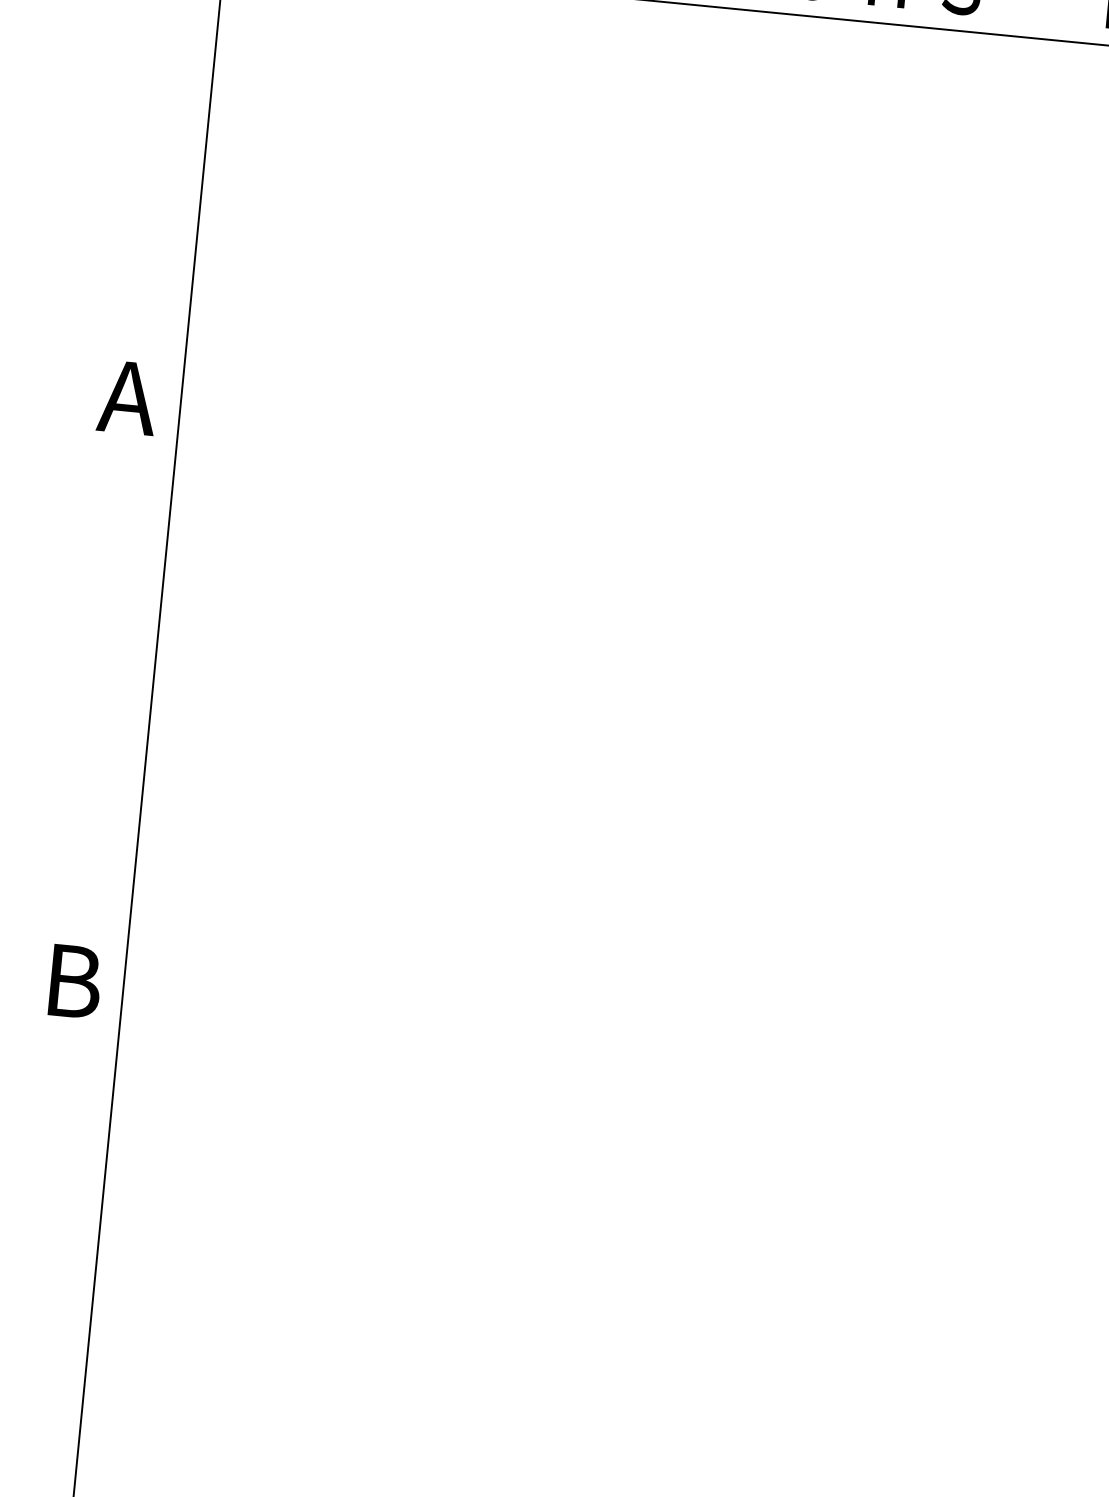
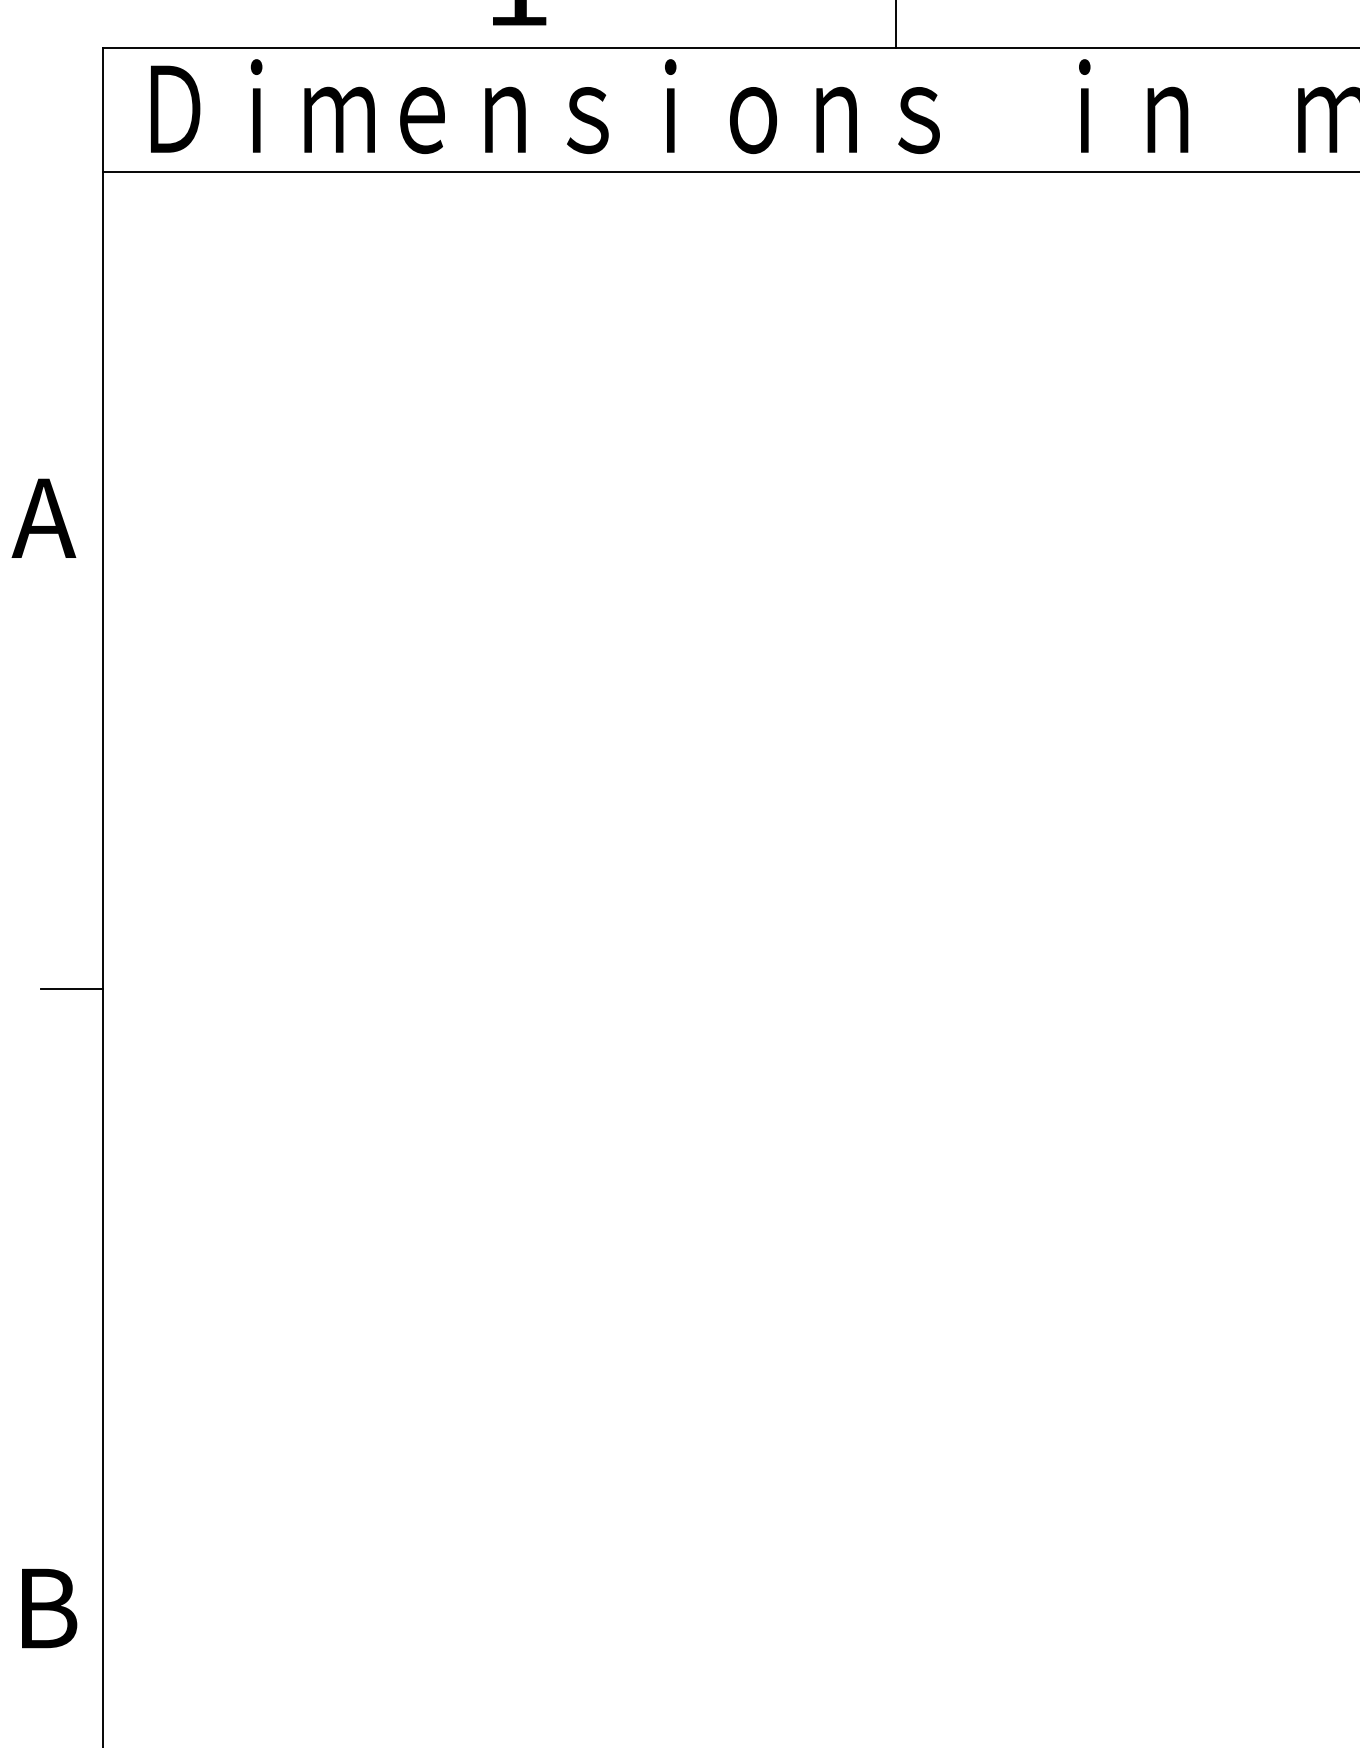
text: (127, 396) -> (43, 517), moved
line: (124, 691) -> (71, 989), added
text: (75, 981) -> (49, 1608), moved

